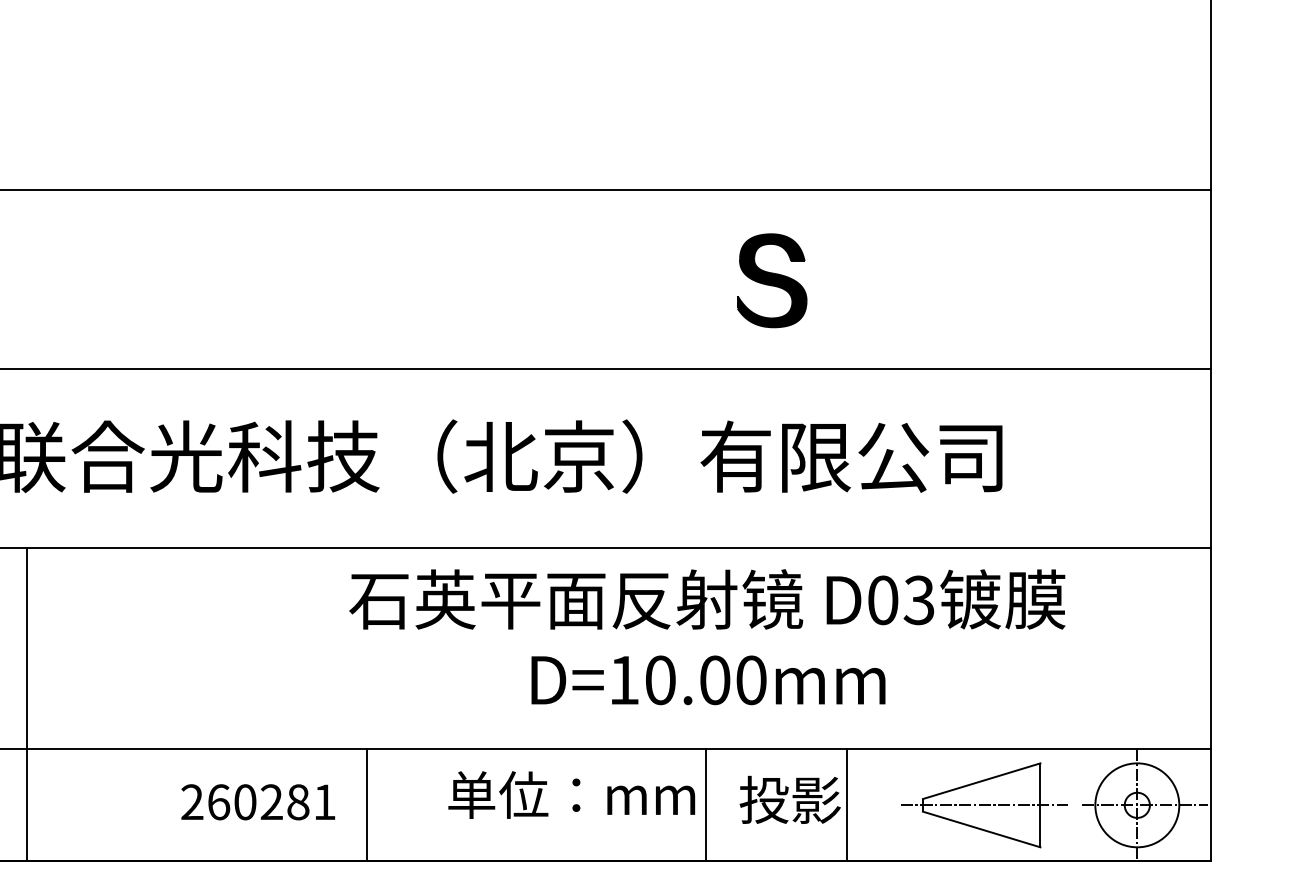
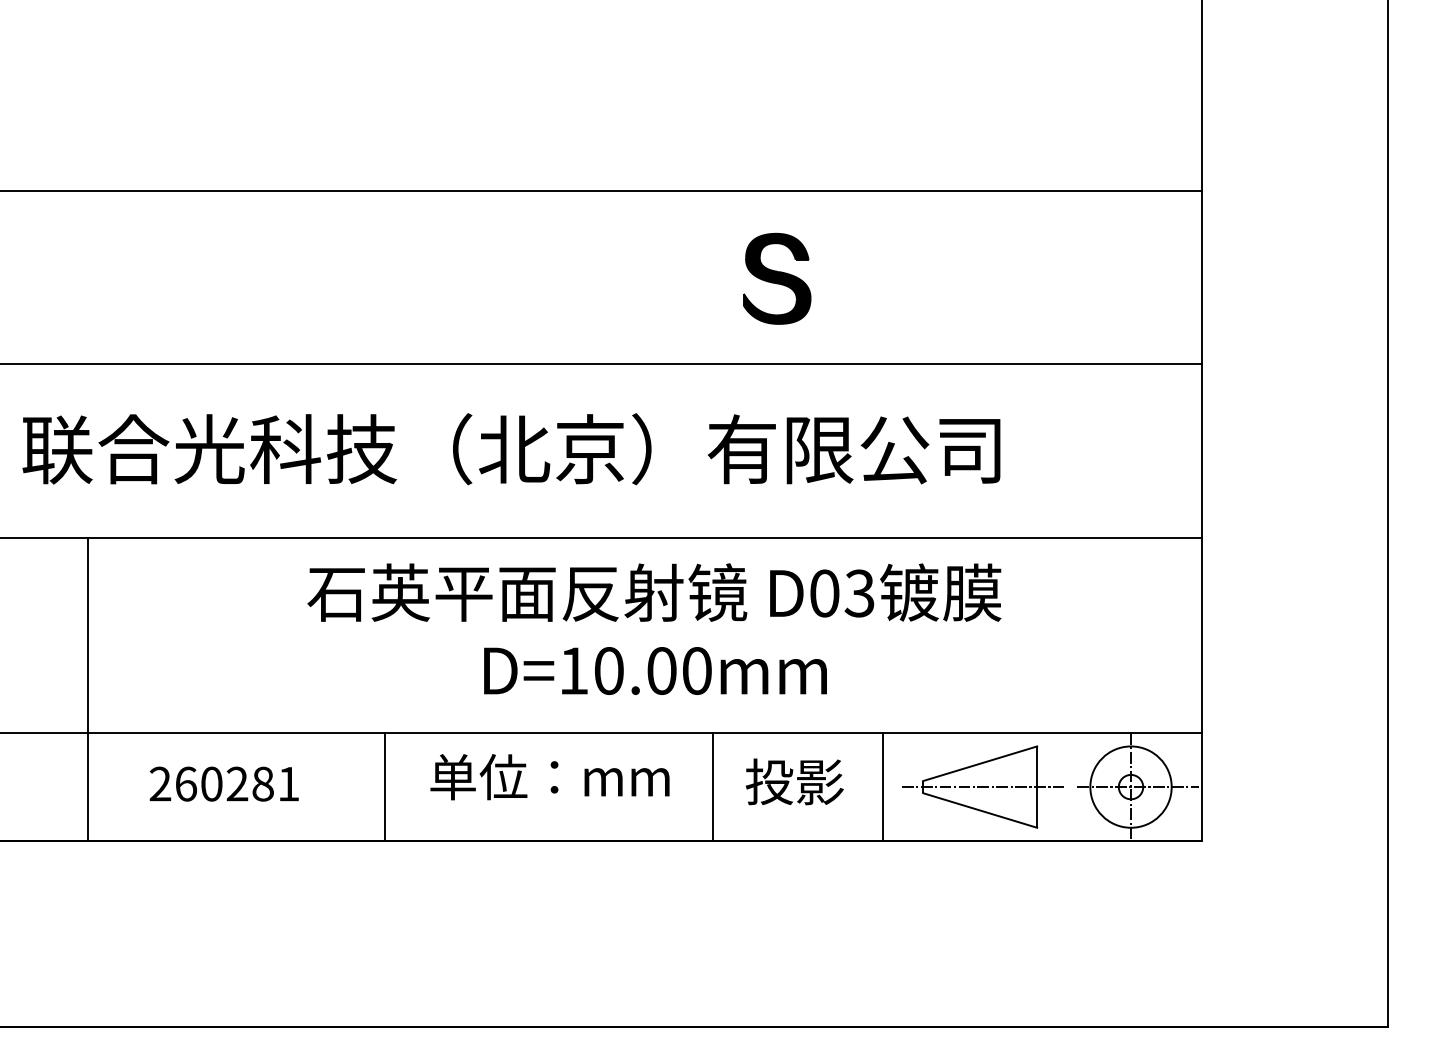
text: (707, 636) -> (654, 628), moved
line: (27, 704) -> (88, 689), moved
text: (571, 795) -> (549, 777), moved
text: (257, 801) -> (223, 783), moved
line: (846, 804) -> (882, 786), moved

